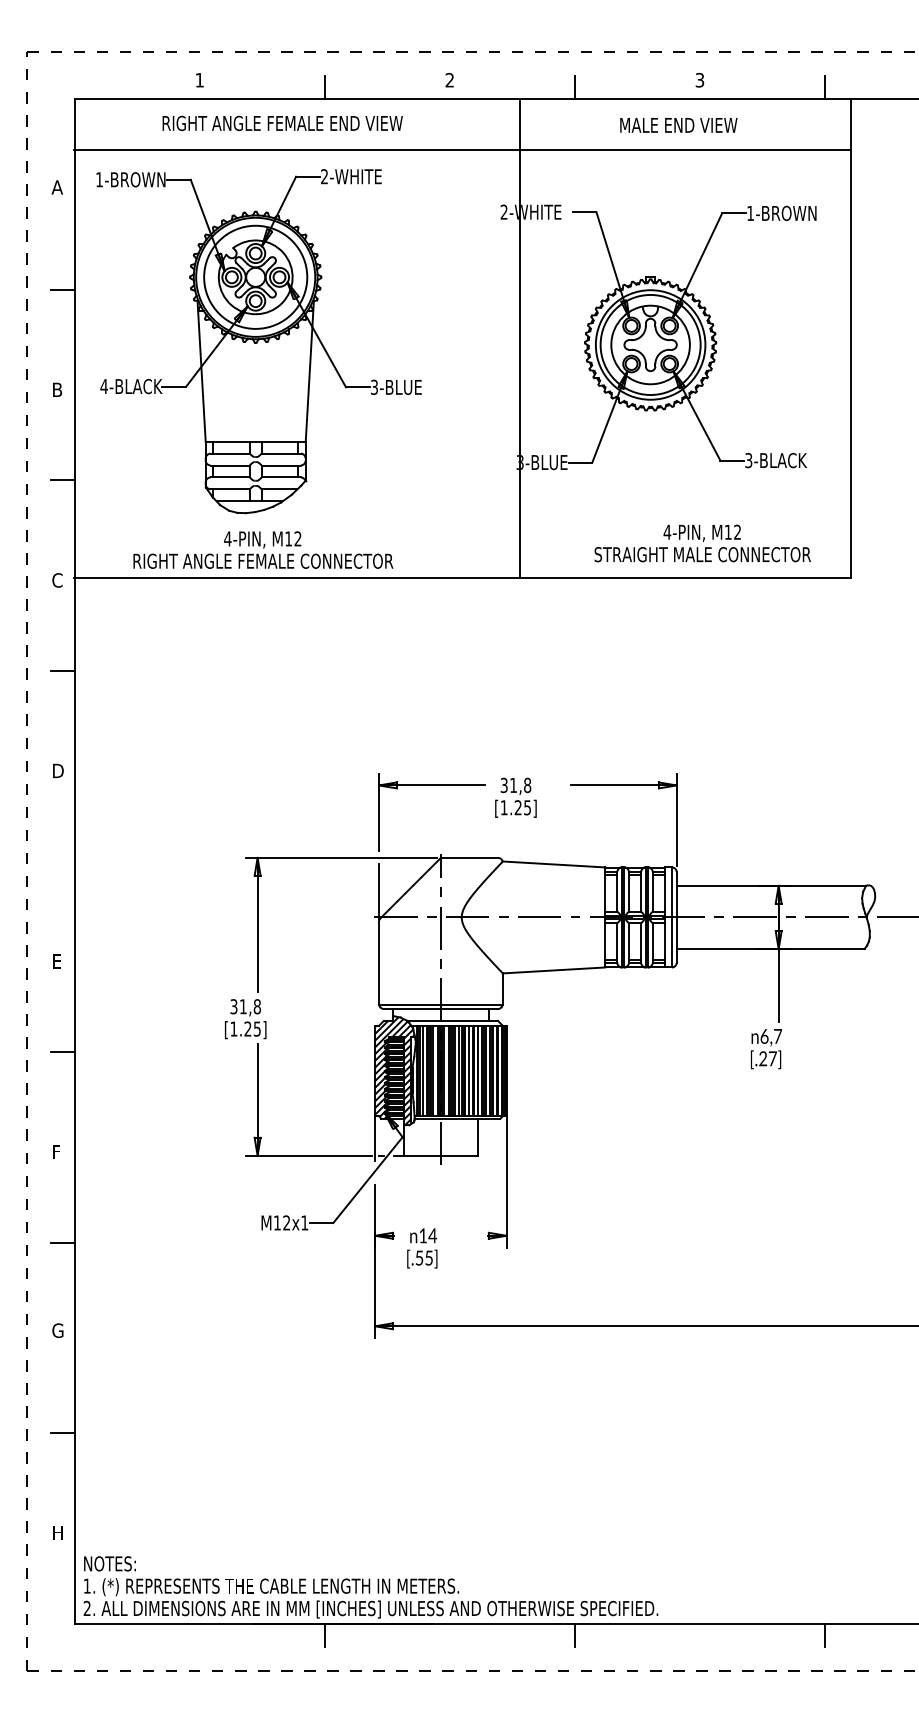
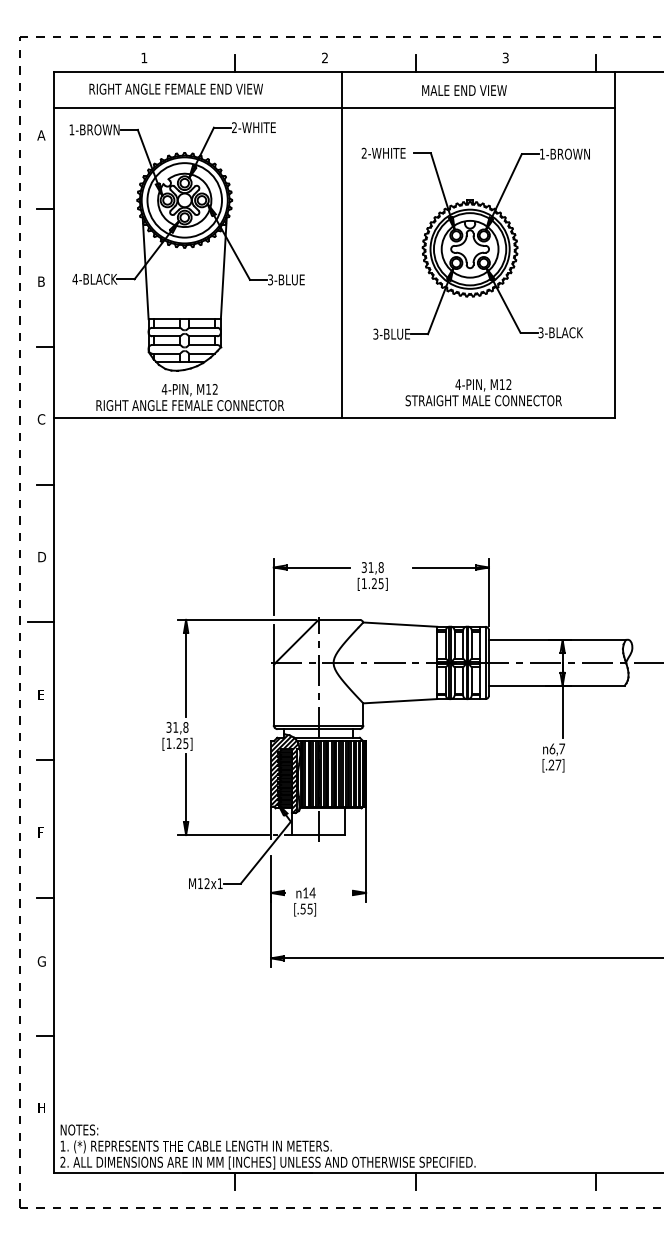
text: (281, 122) -> (175, 88), moved
text: (678, 125) -> (464, 90), moved
line: (519, 338) -> (341, 244), moved
text: (702, 543) -> (483, 392), moved
line: (57, 861) -> (41, 622), added

